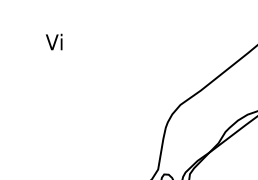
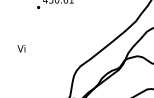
text: (54, 41) -> (21, 48), moved

